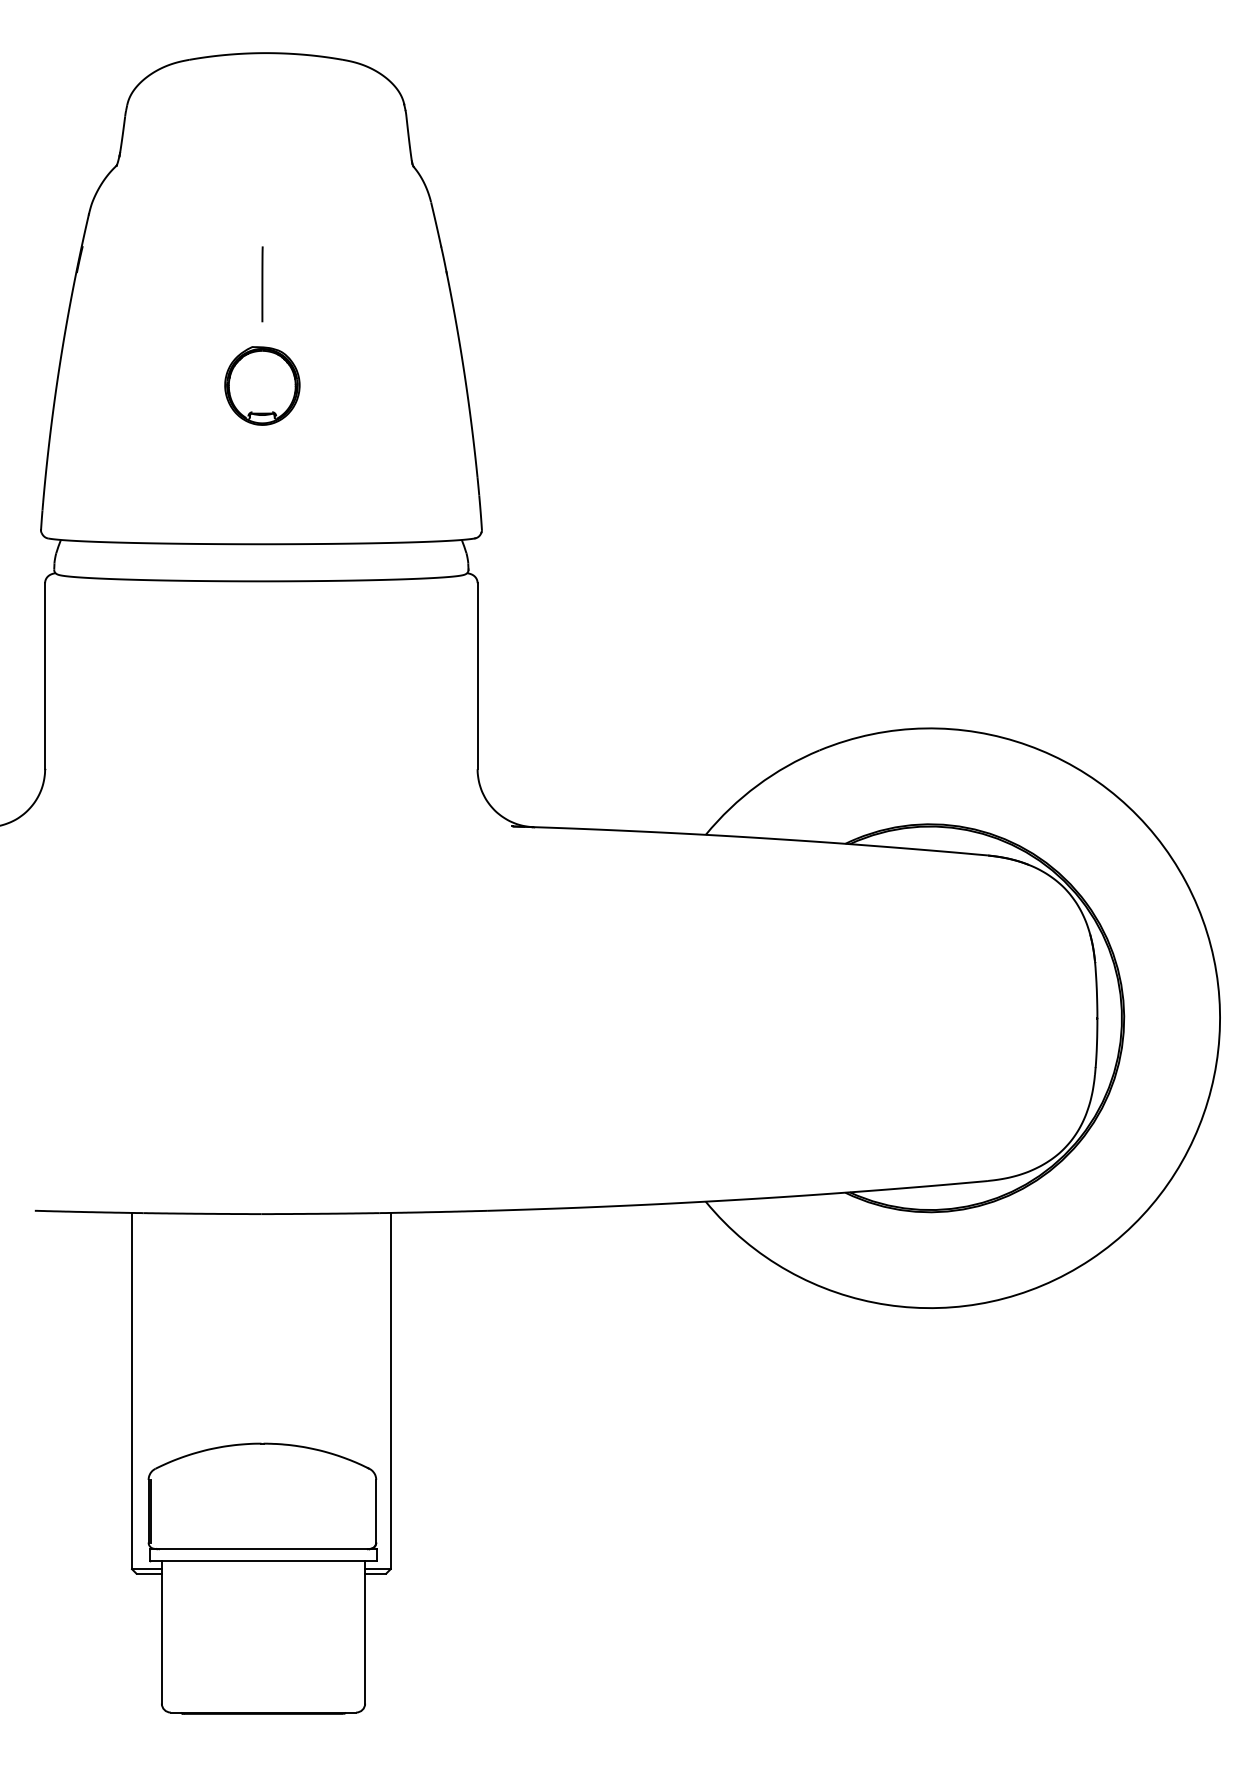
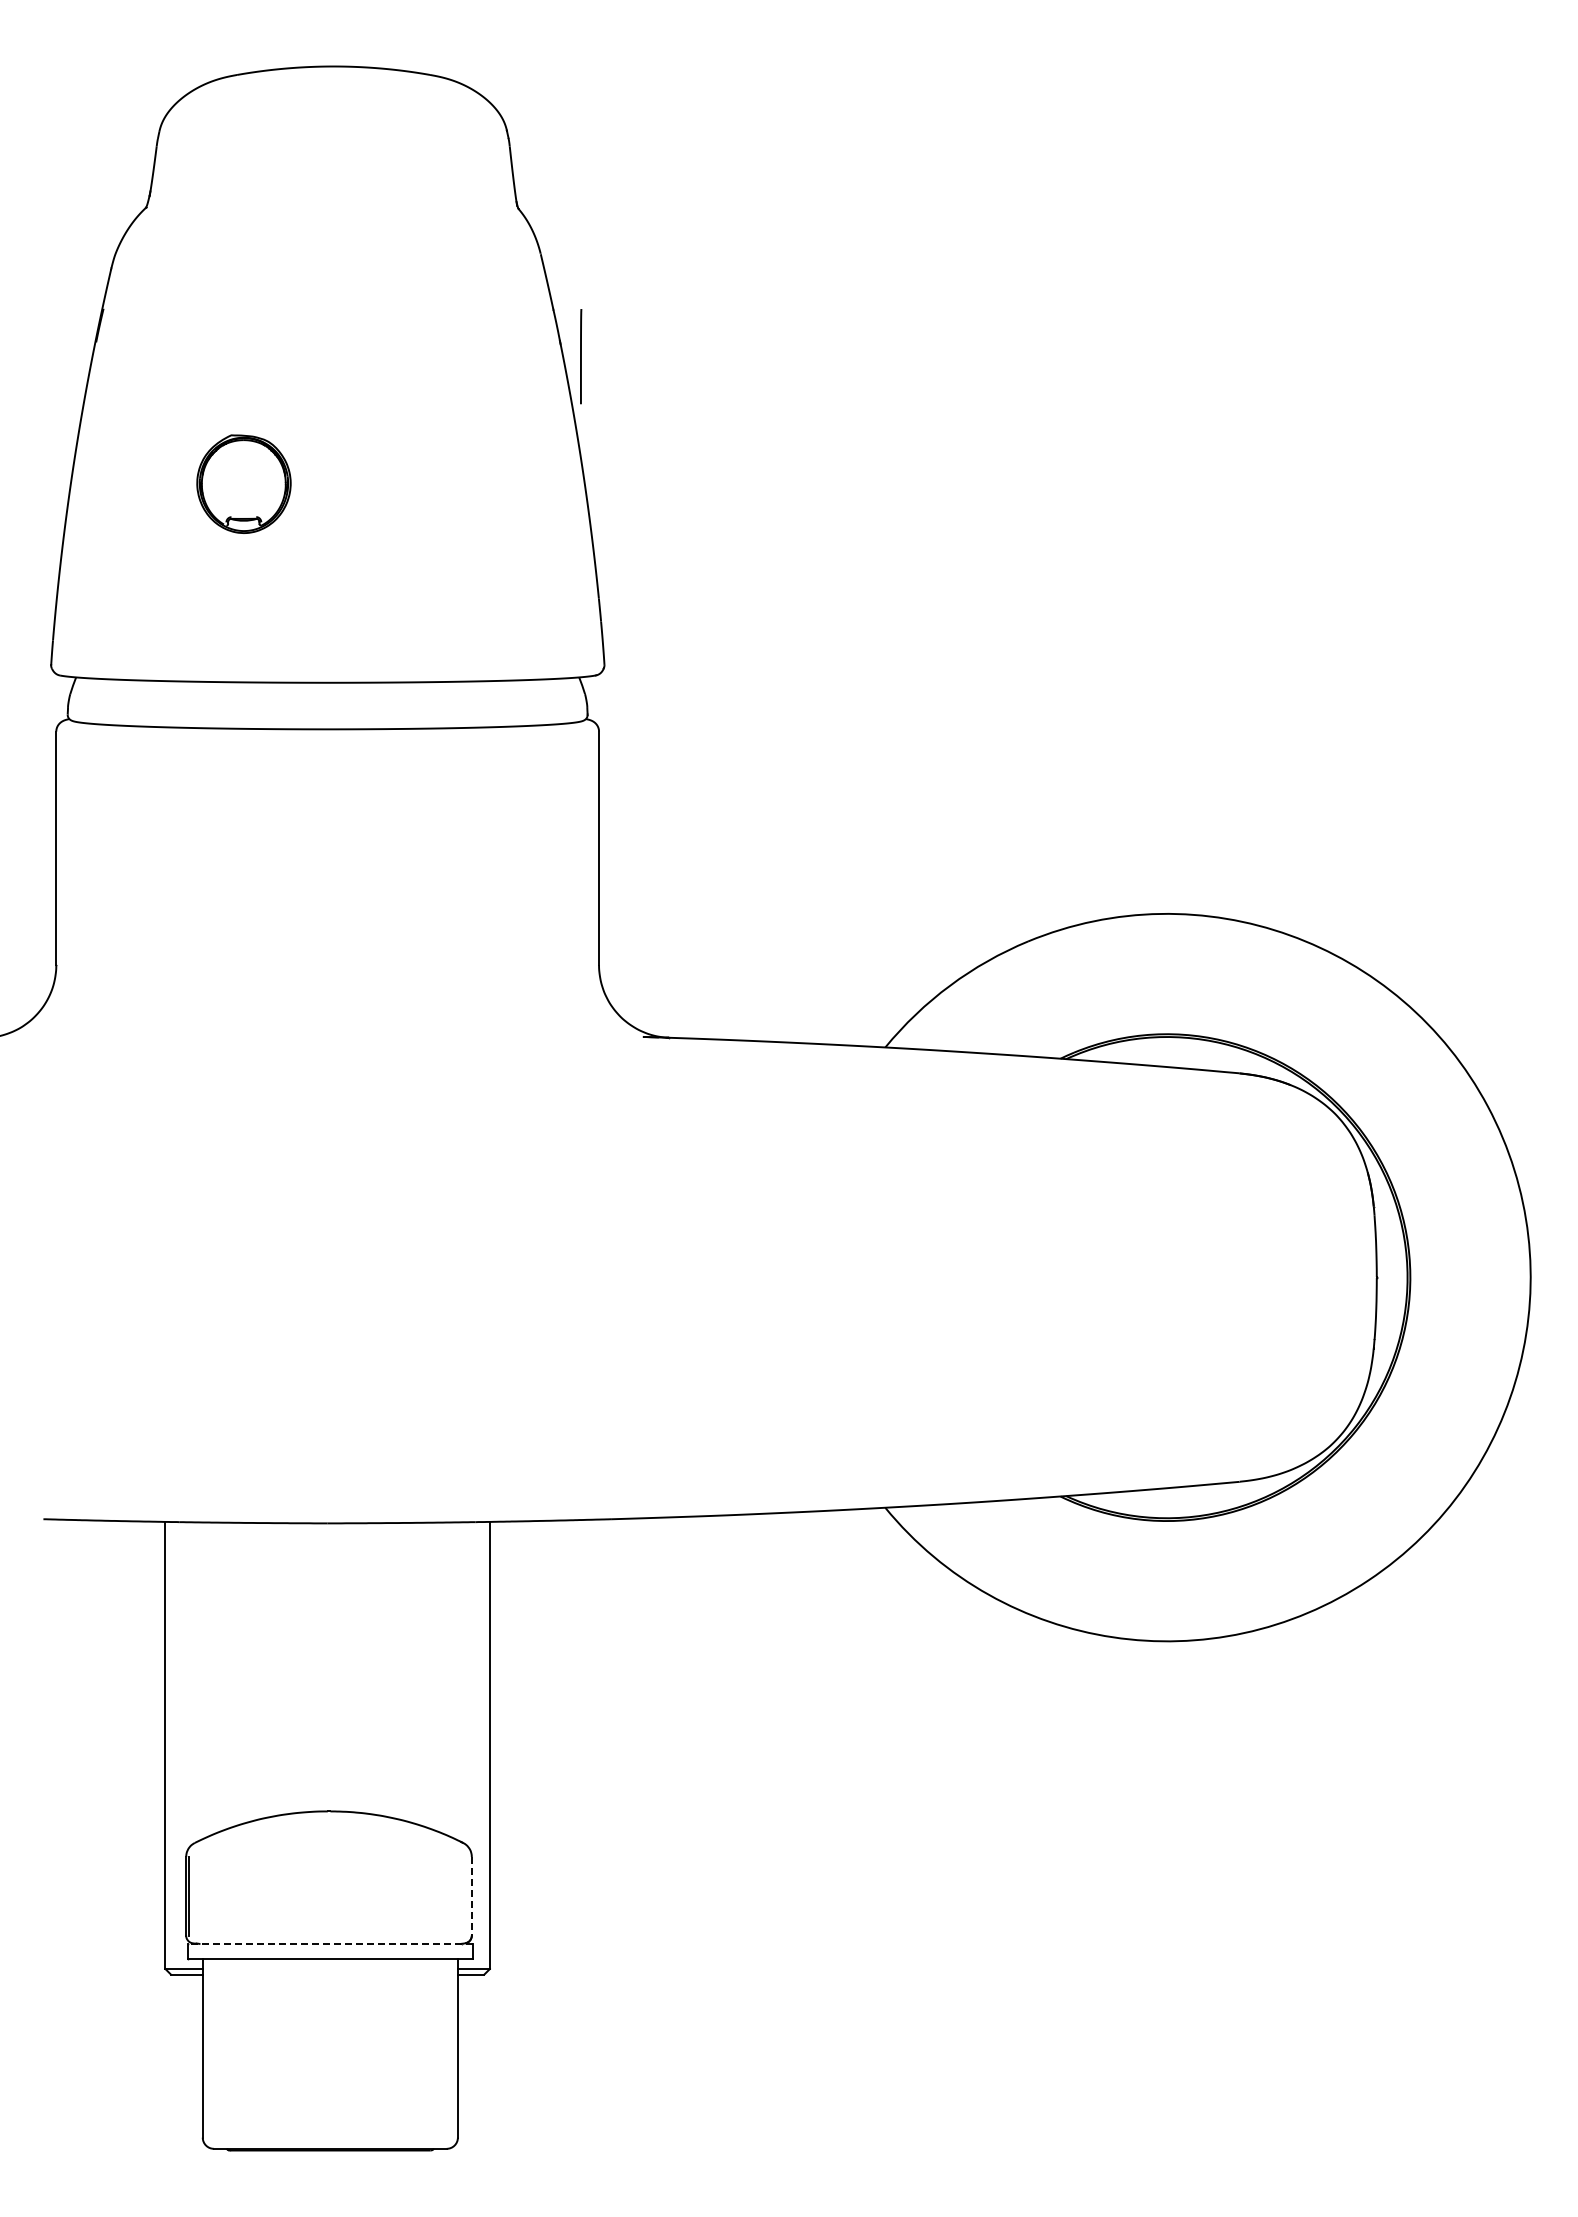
line: (262, 284) -> (581, 356), moved
part: (262, 385) -> (243, 483), moved
line: (375, 1511) -> (471, 1896), solid -> dashed
line: (263, 1549) -> (330, 1944), solid -> dashed

